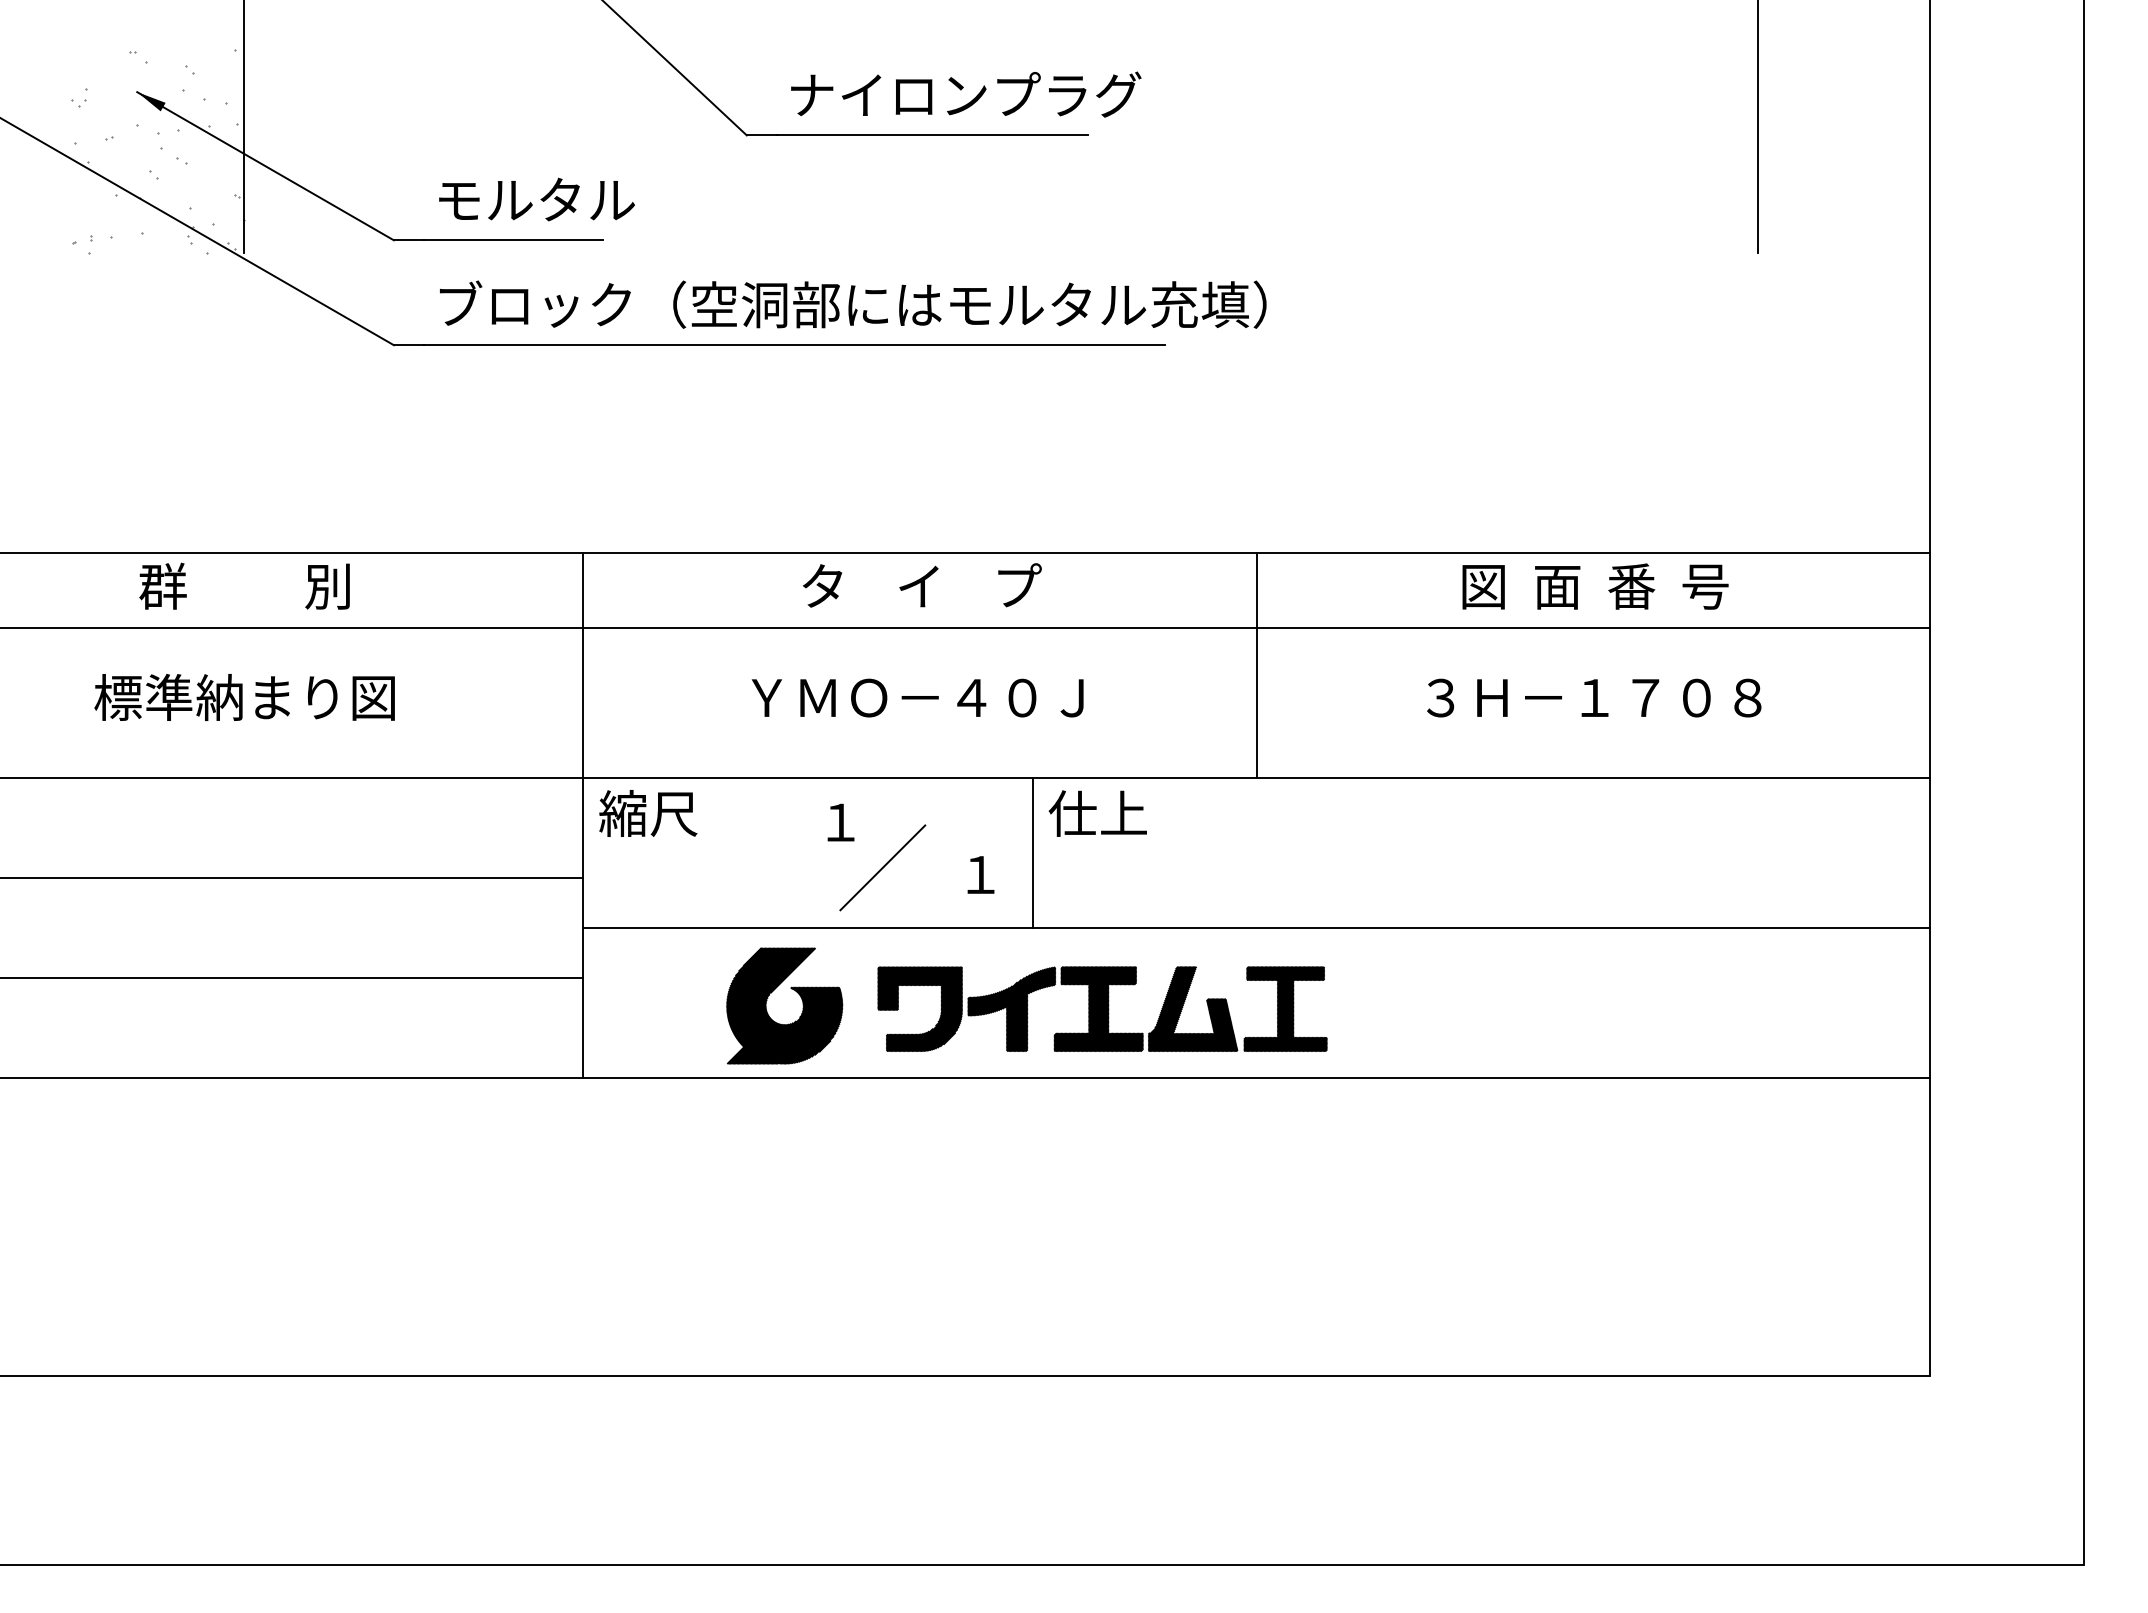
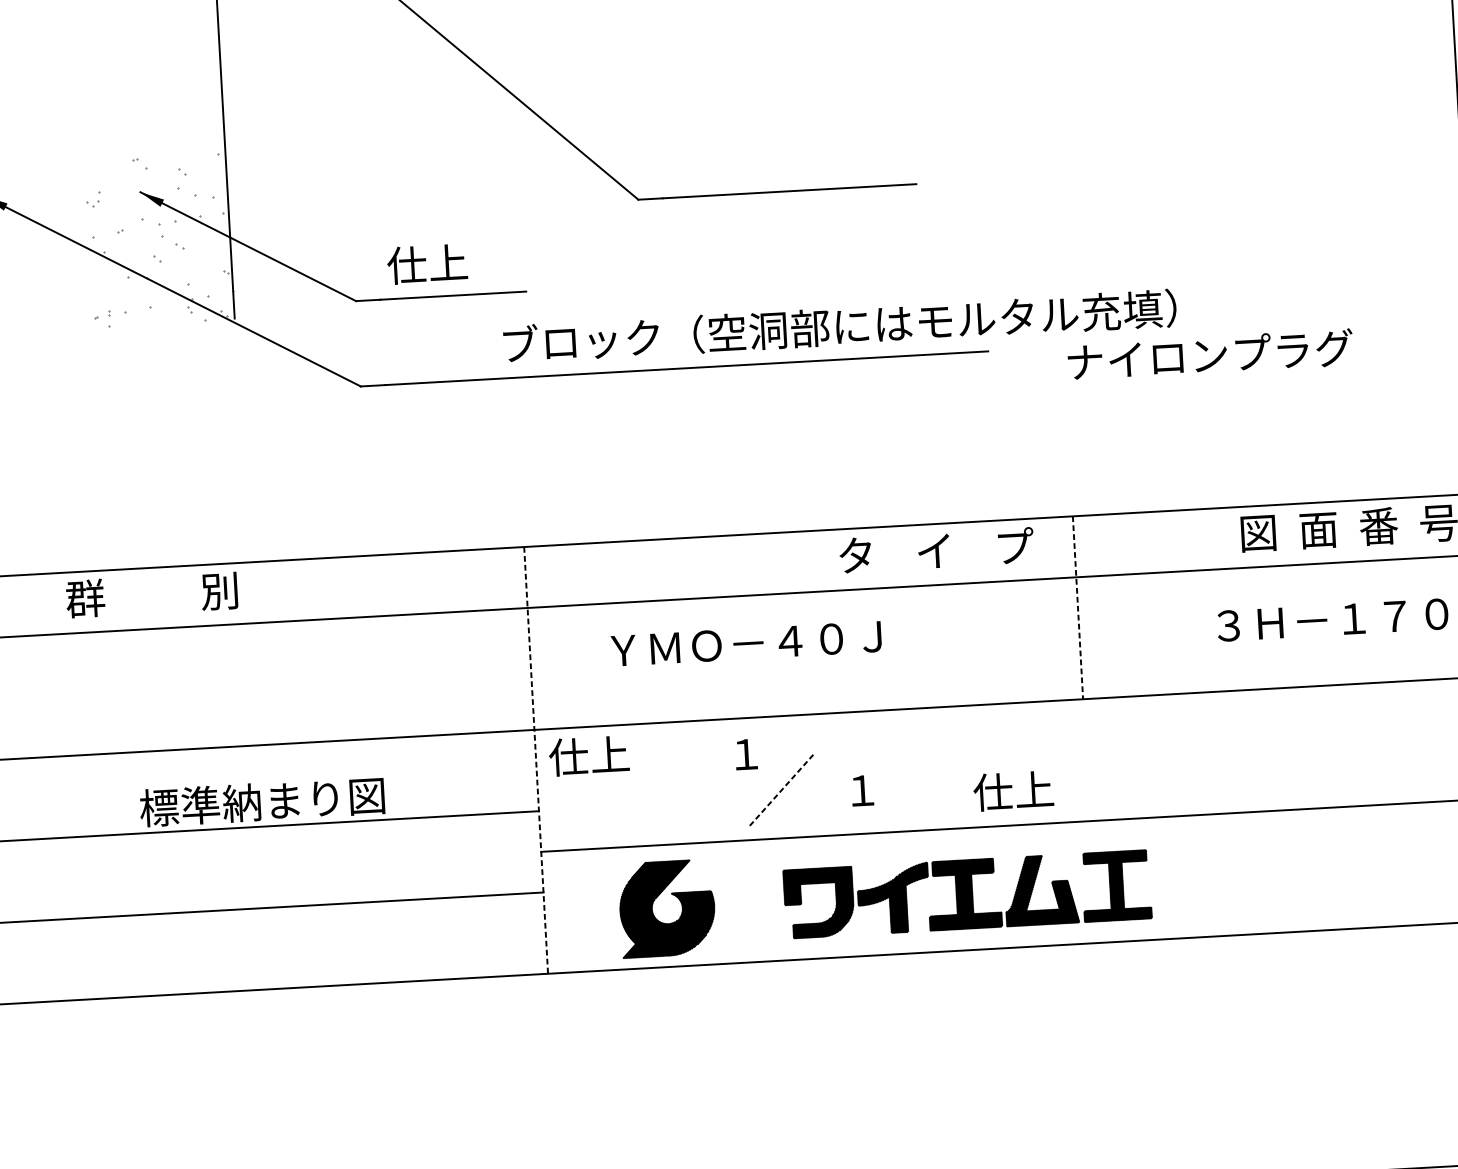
text: (966, 94) -> (1210, 354), moved
text: (534, 199) -> (468, 261), モルタル -> 仕上
text: (853, 304) -> (840, 326), moved
text: (244, 585) -> (151, 594), moved
text: (921, 585) -> (936, 550), moved
line: (1257, 666) -> (1078, 608), solid -> dashed
text: (244, 697) -> (262, 801), moved
text: (917, 697) -> (746, 643), moved
text: (648, 813) -> (589, 755), 縮尺 -> 仕上
text: (1097, 813) -> (1013, 790), moved
line: (583, 815) -> (536, 760), solid -> dashed
line: (1032, 852) -> (903, 770), removed
line: (882, 867) -> (782, 789), solid -> dashed
part: (791, 989) -> (672, 894), moved

